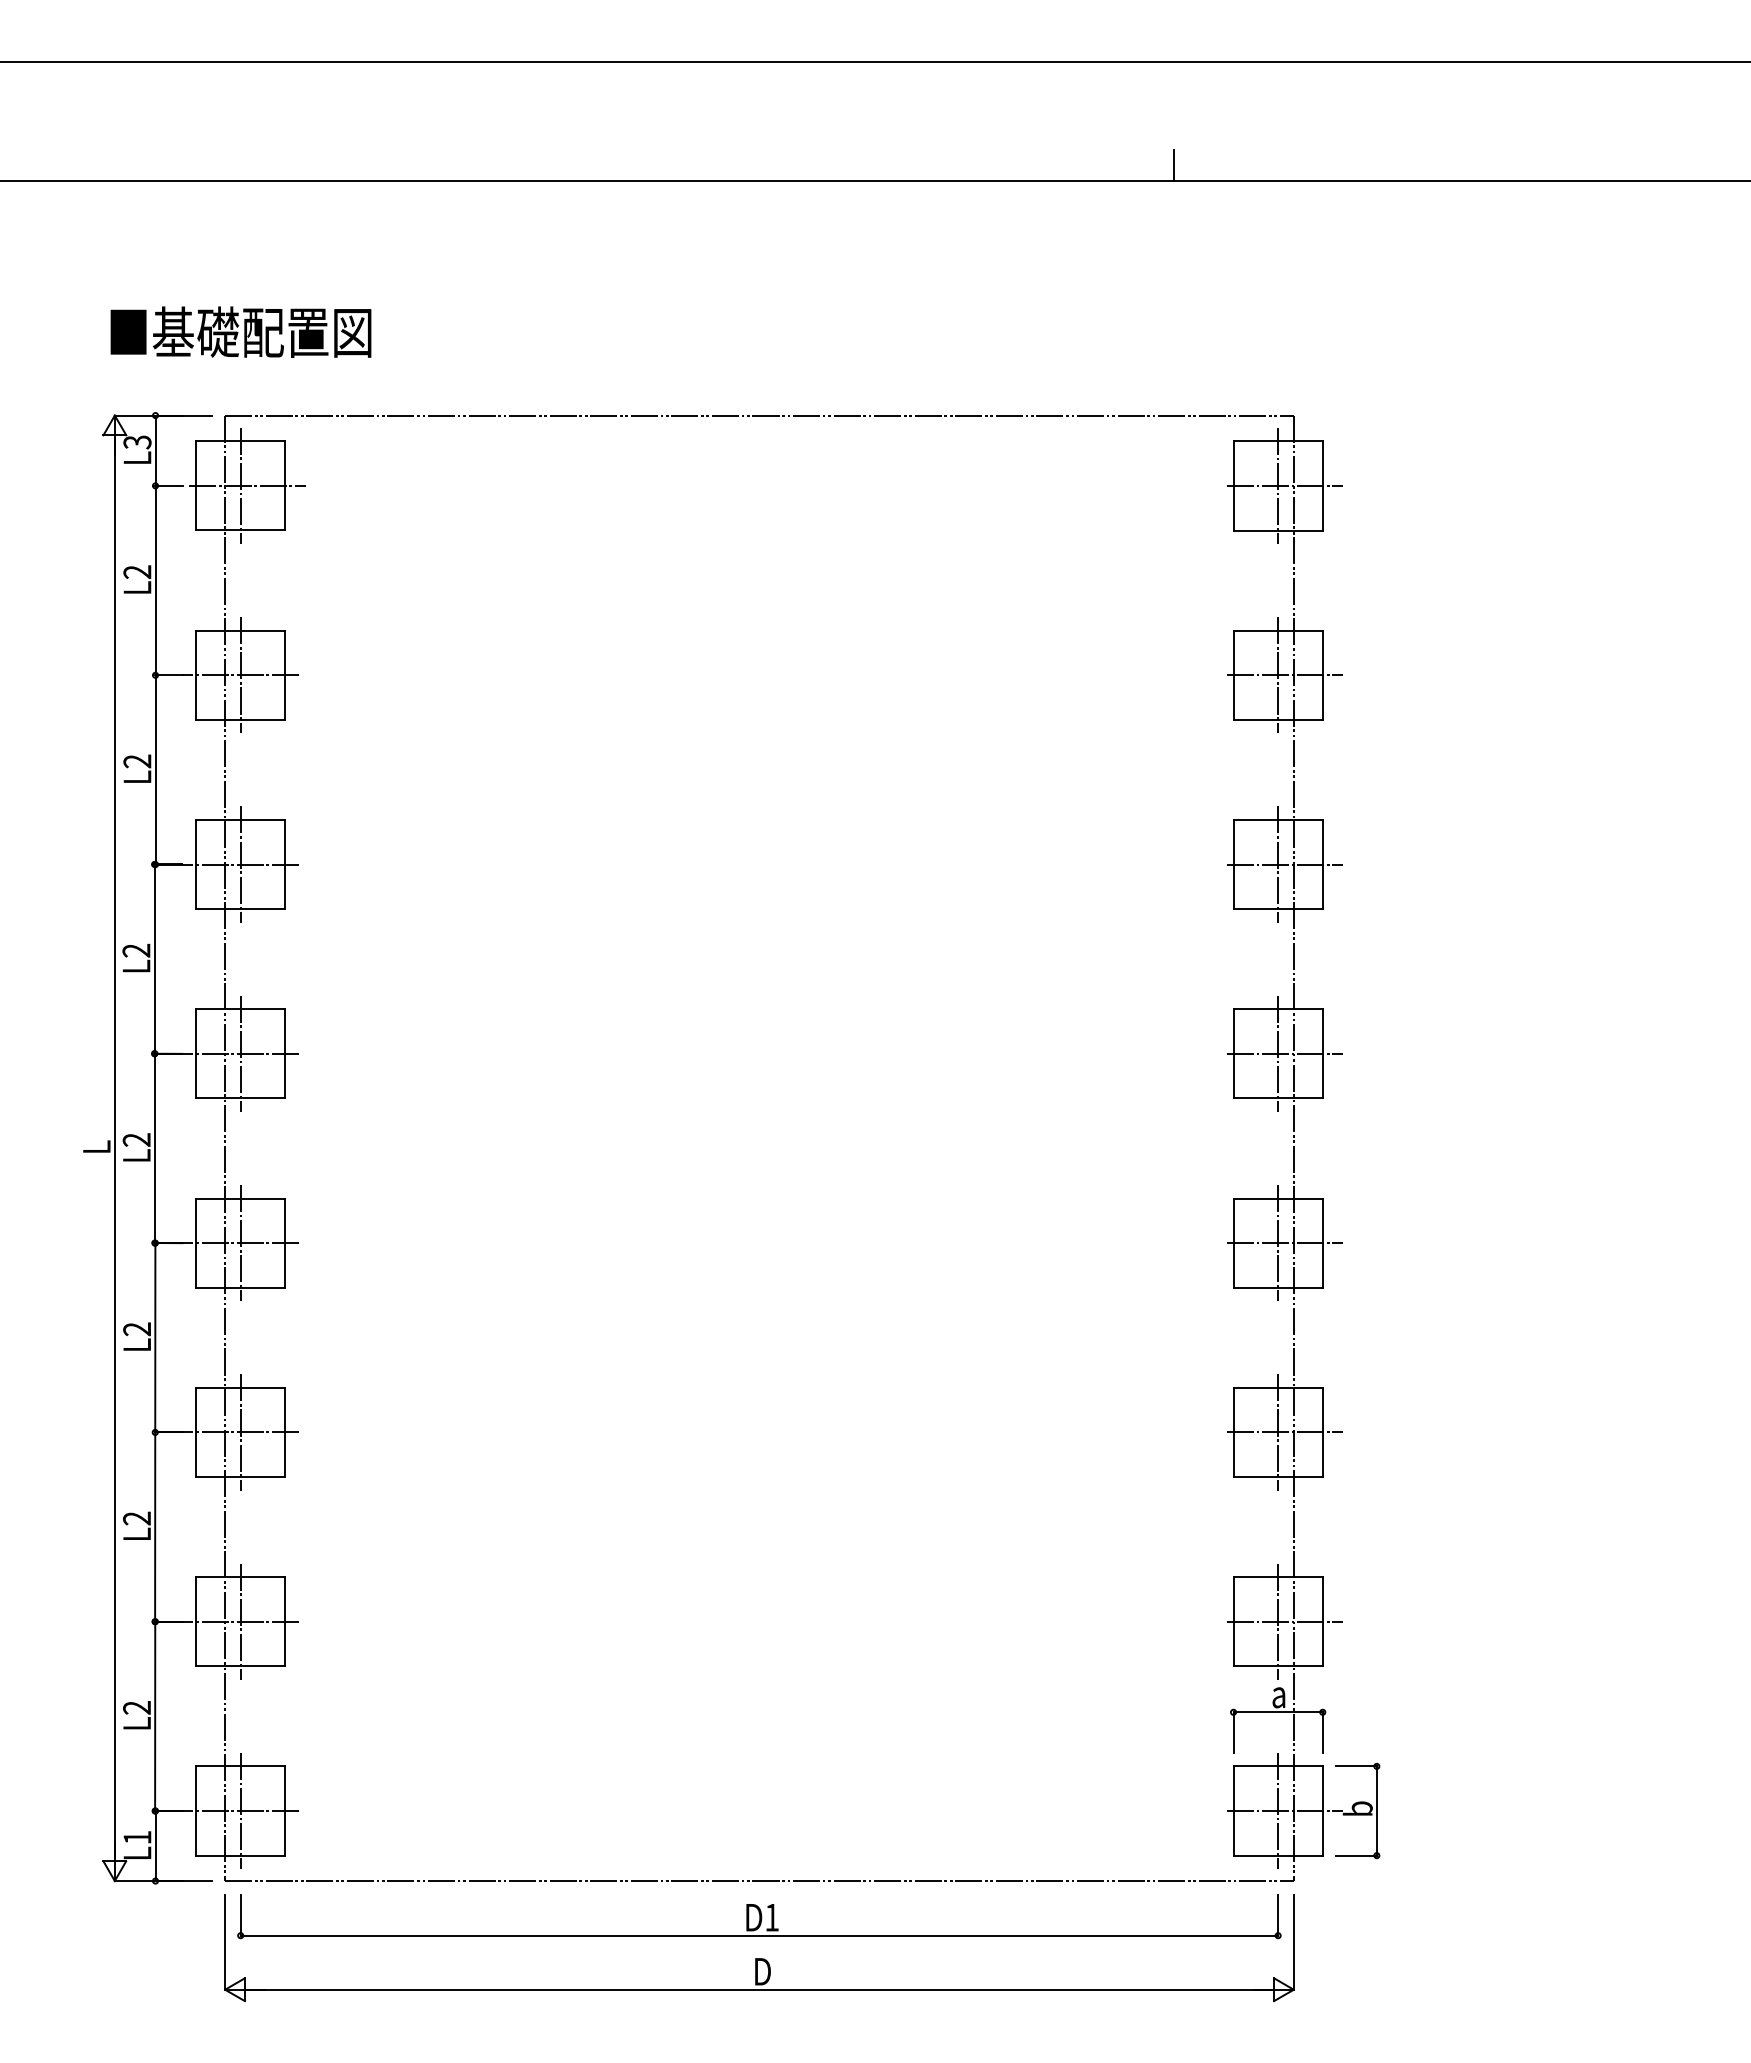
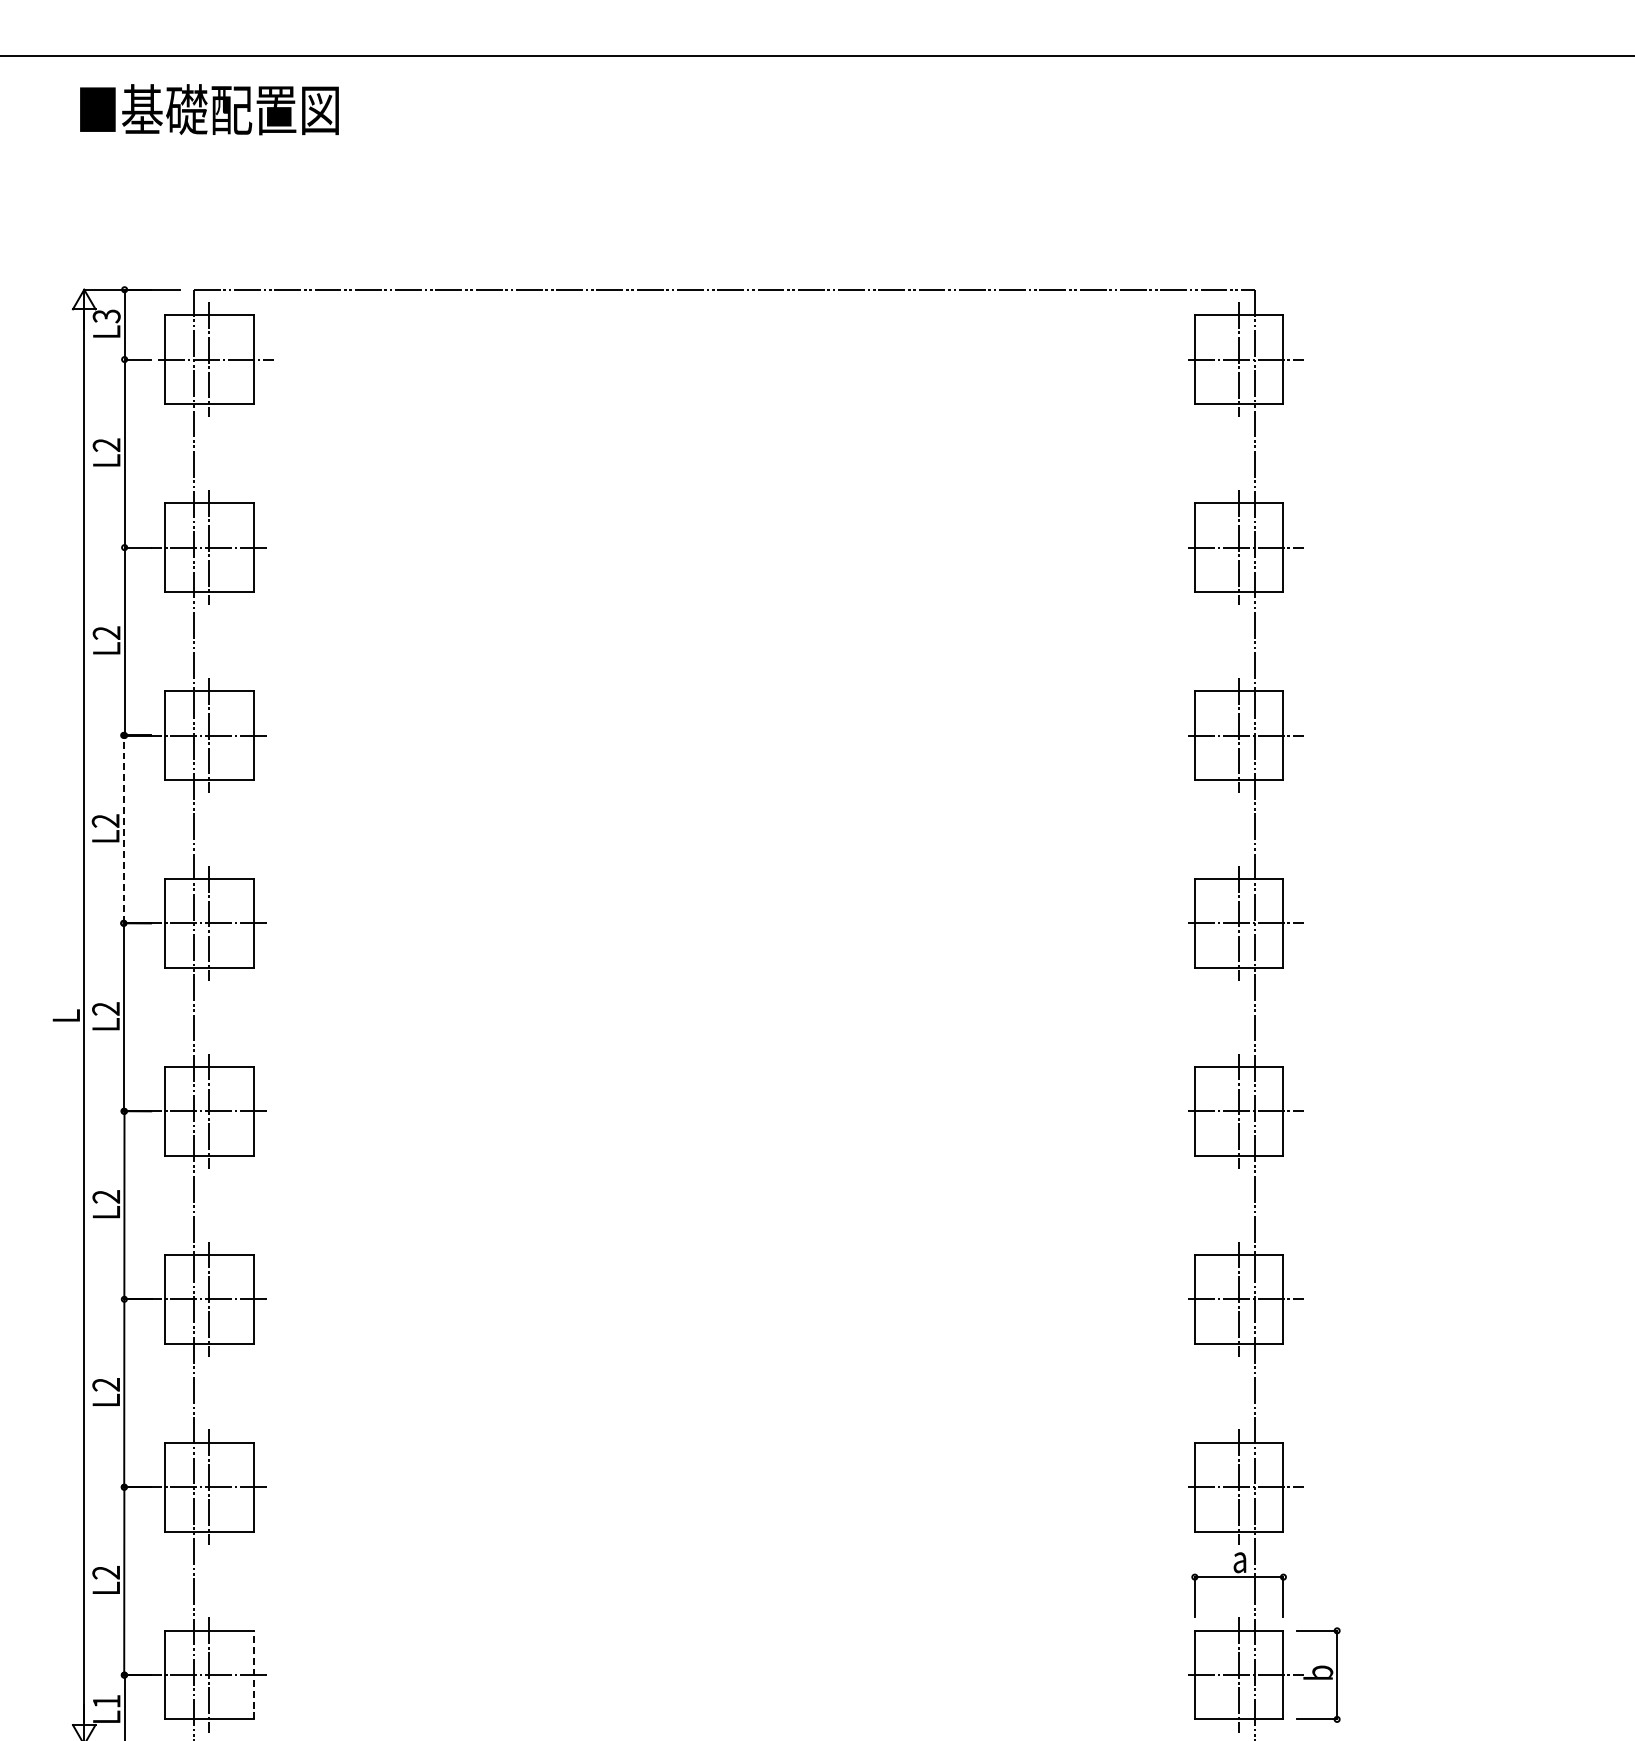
line: (1173, 165) -> (1135, 41), removed
text: (240, 331) -> (208, 108), moved
line: (154, 959) -> (123, 829), solid -> dashed
line: (285, 1811) -> (253, 1675), solid -> dashed

